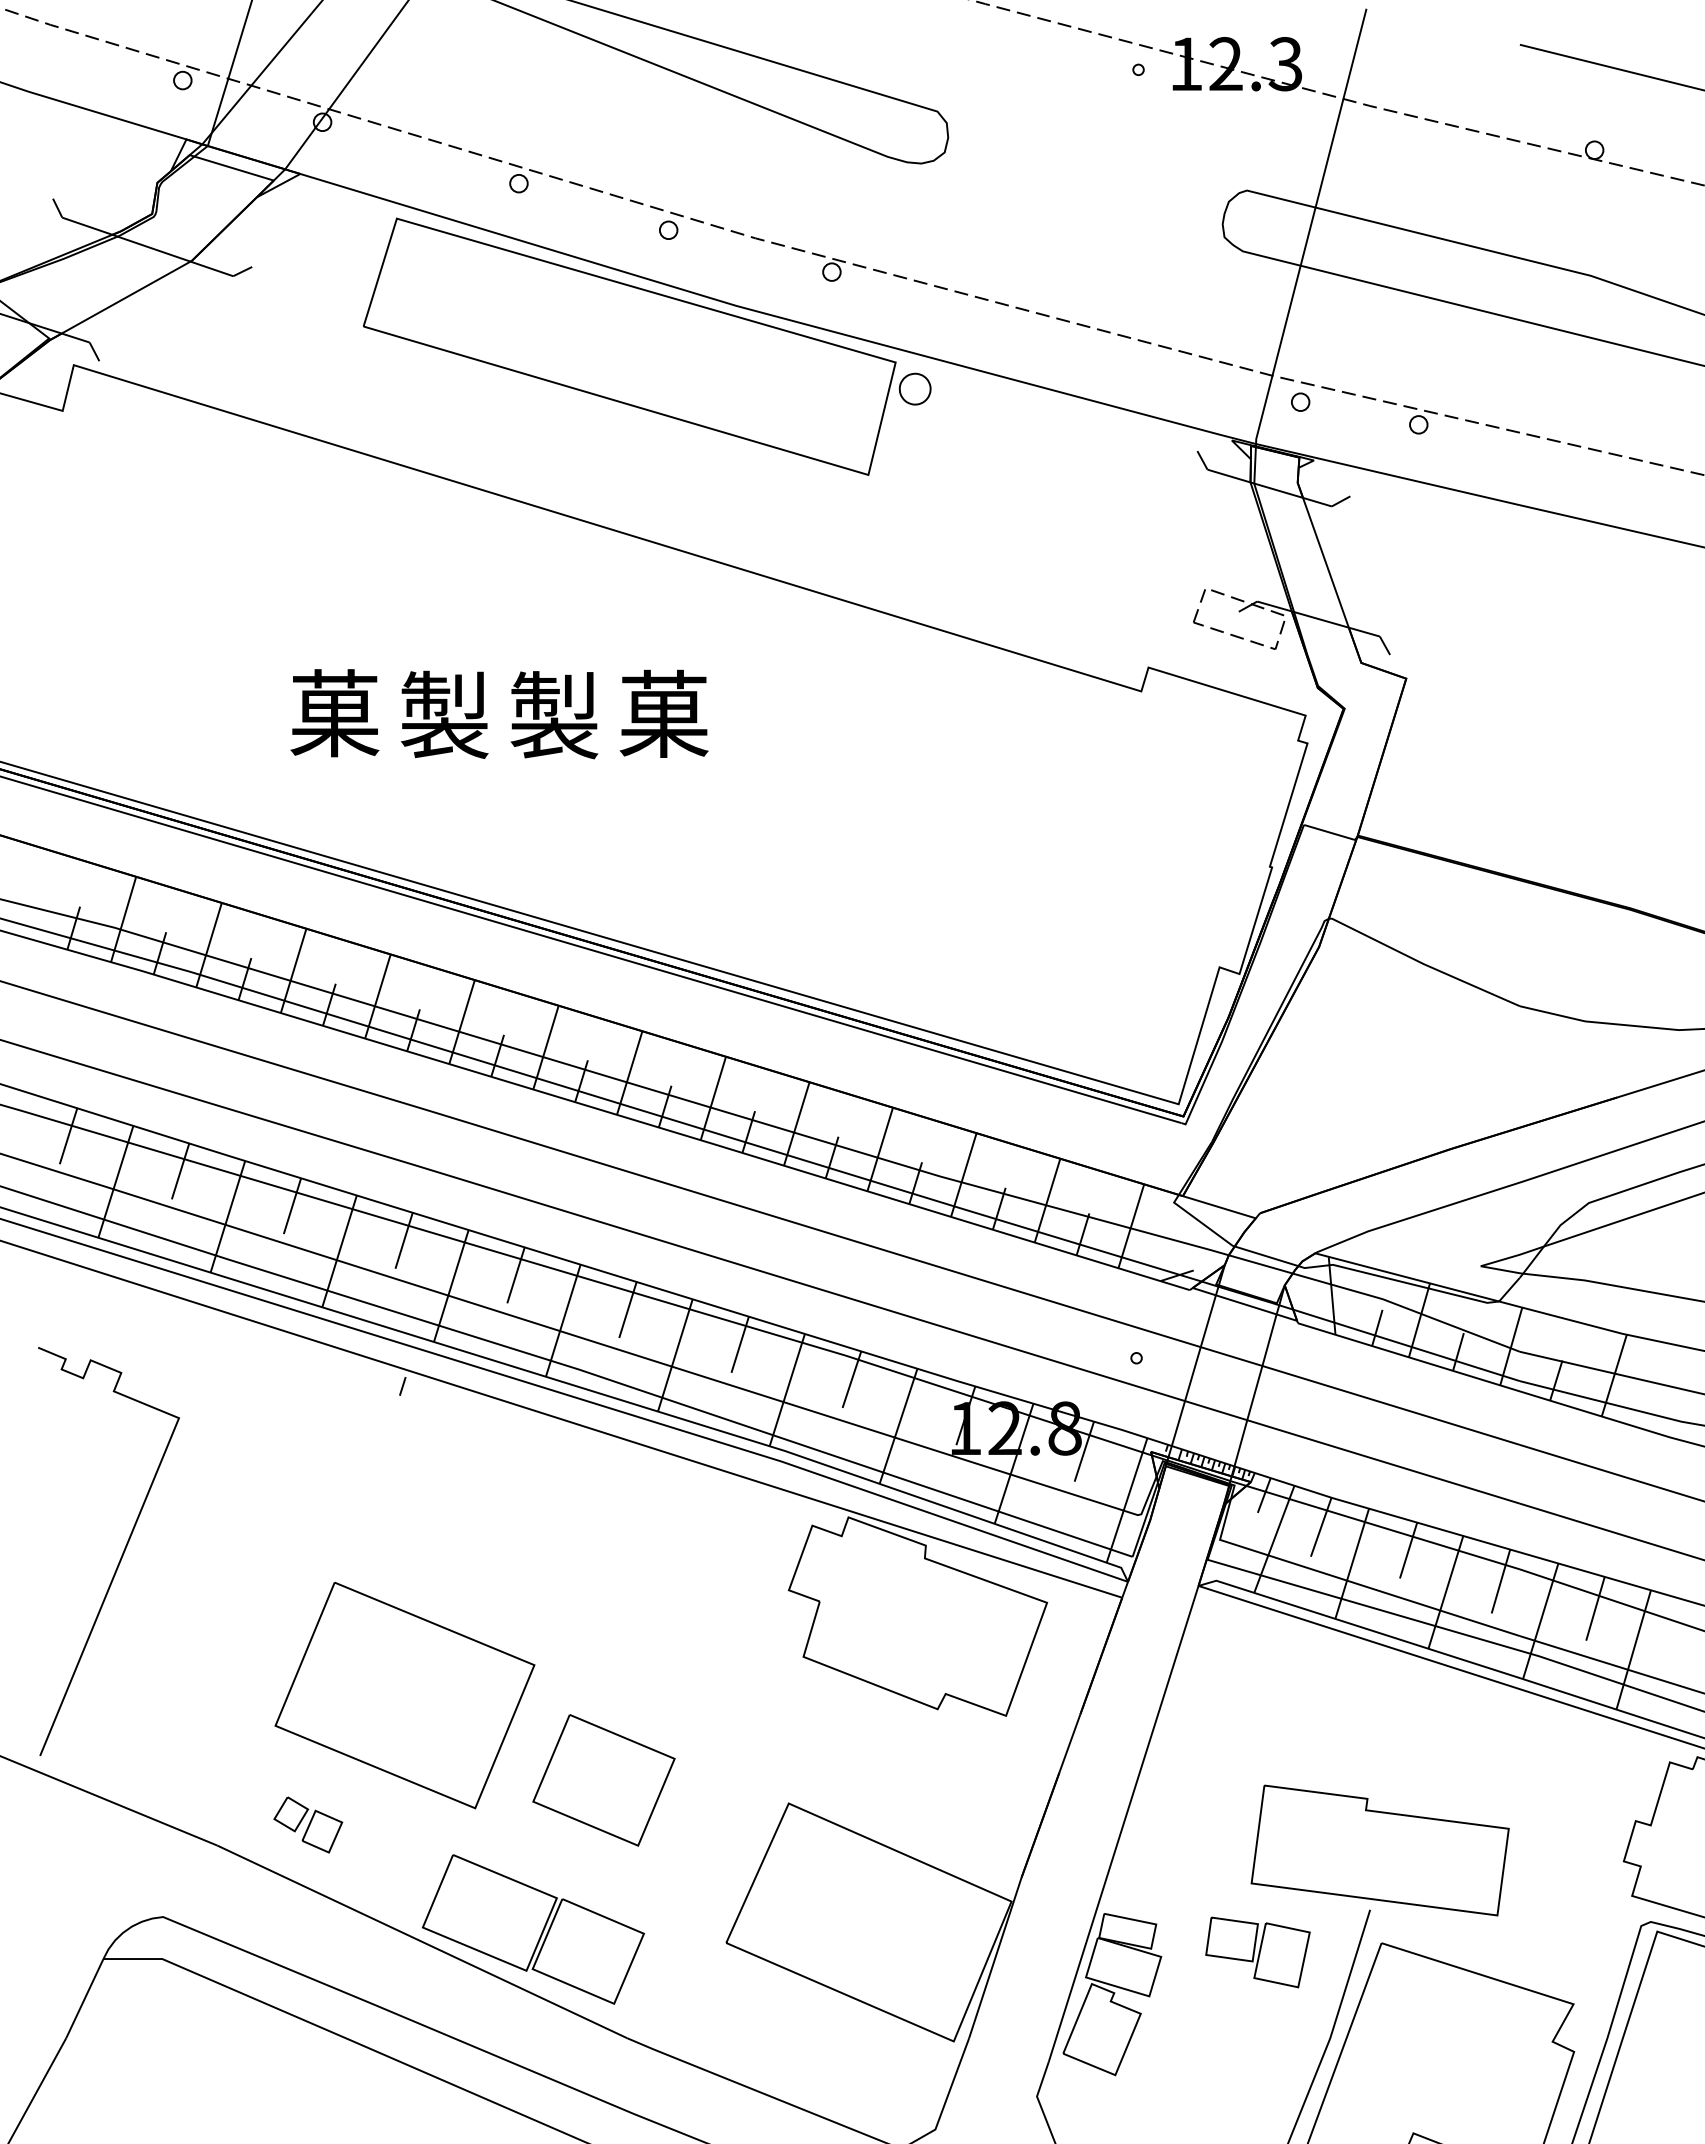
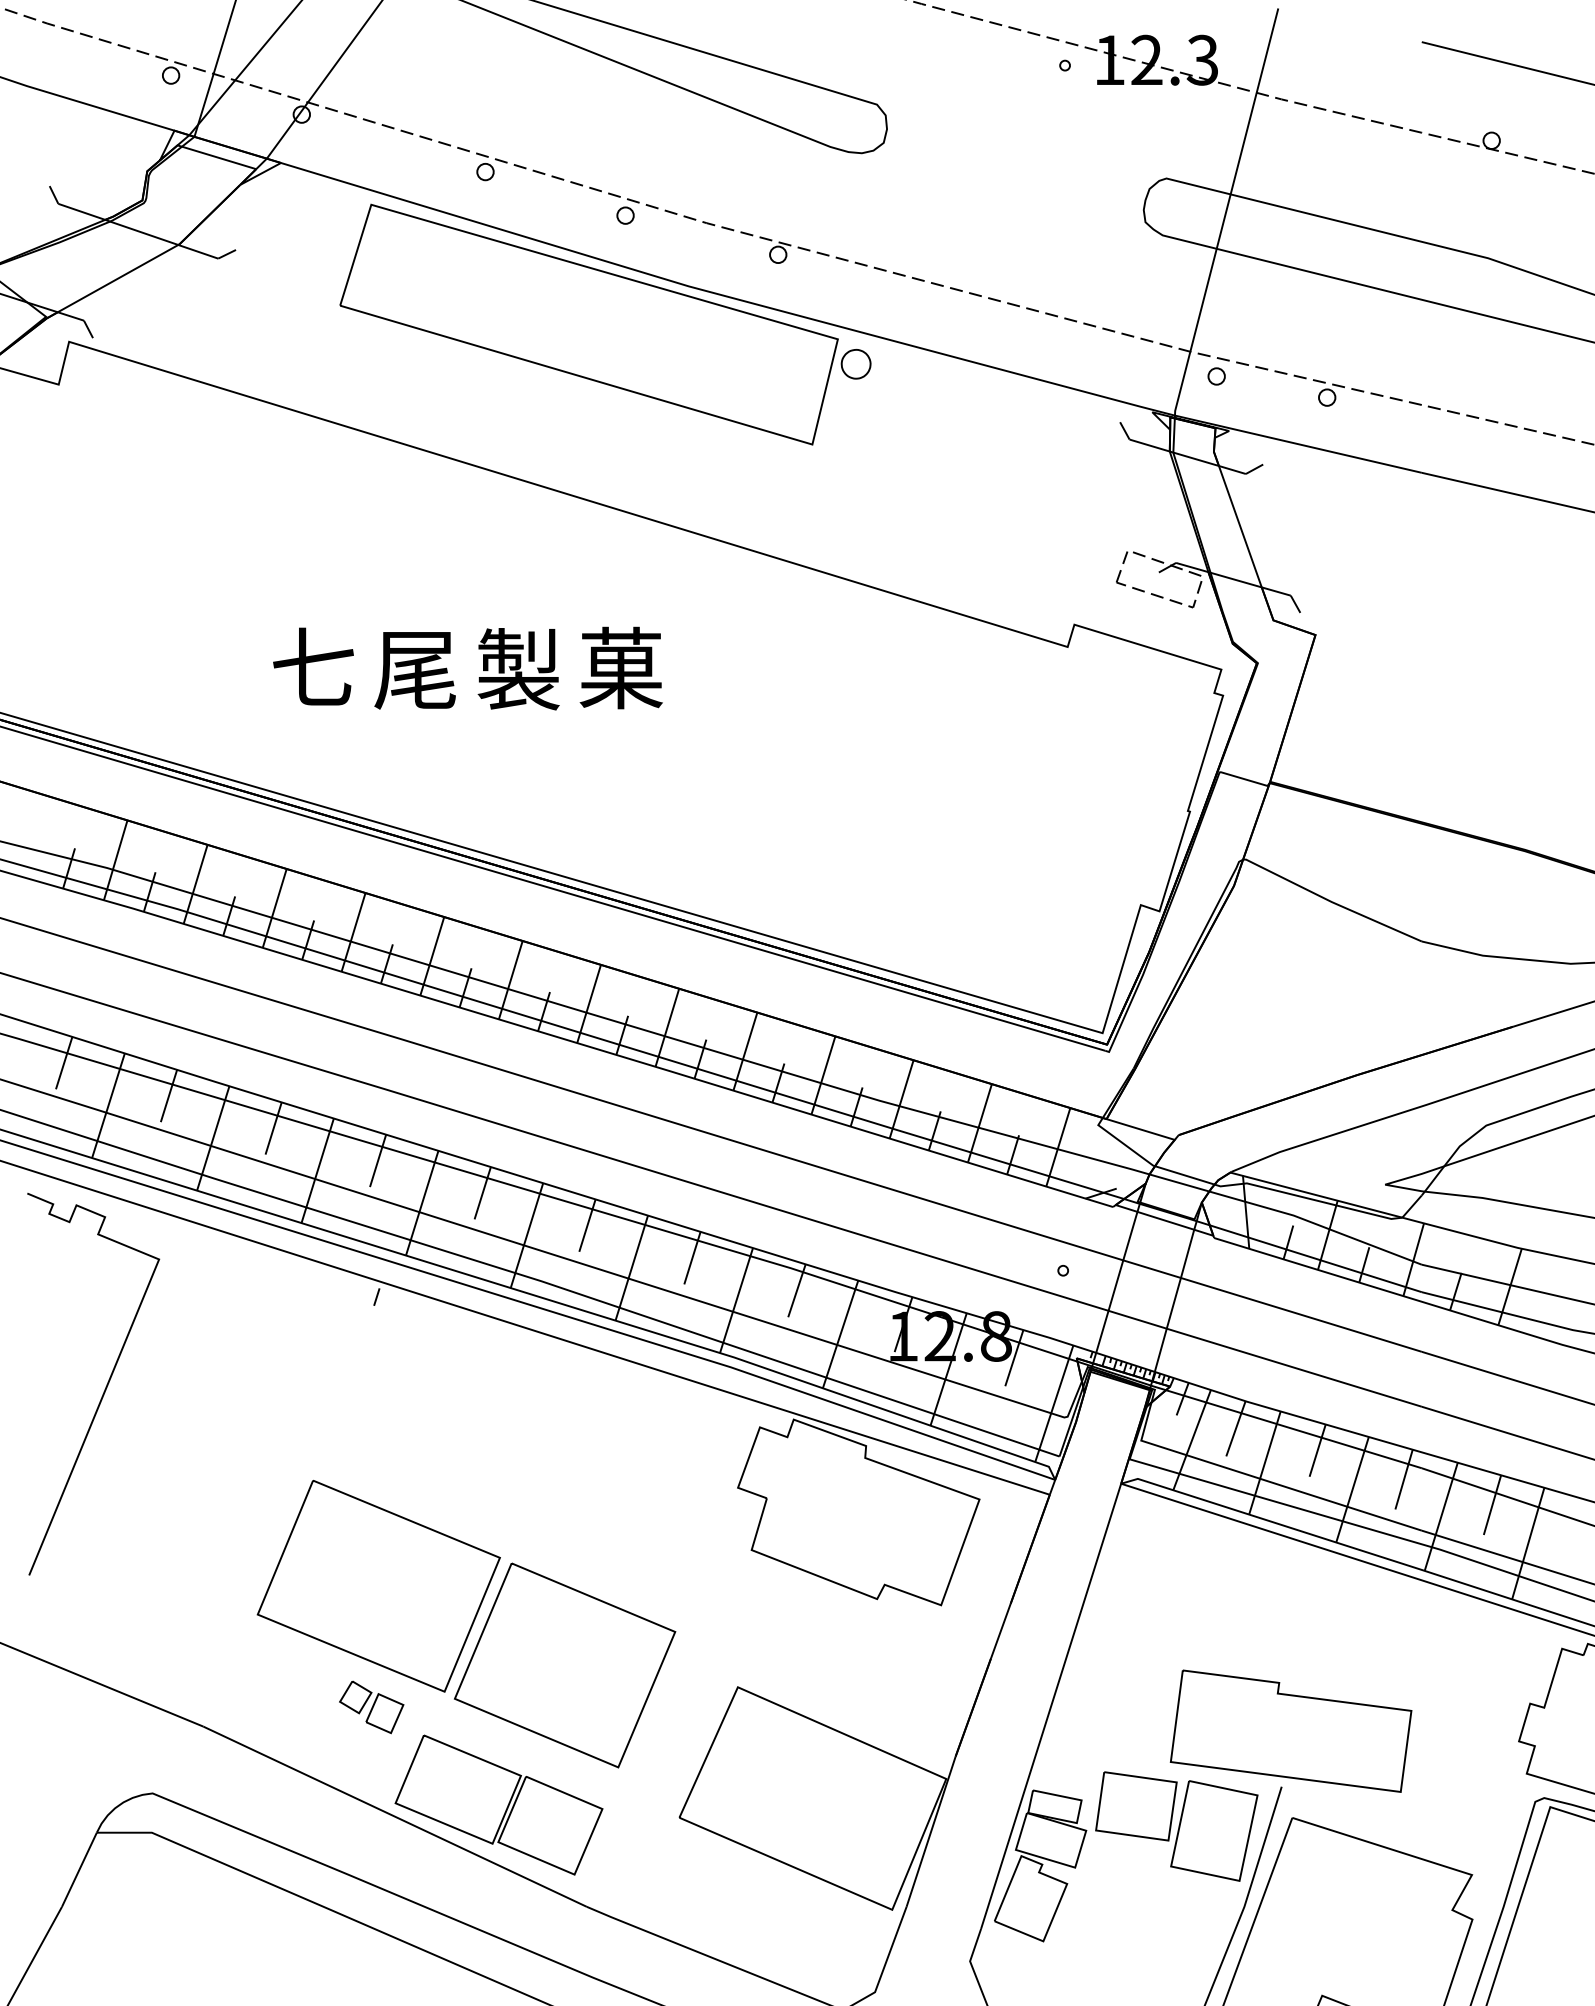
text: (334, 713) -> (312, 667), 菓 -> 七
text: (444, 714) -> (415, 668), 製 -> 尾
curve: (120, 1557) -> (104, 1389), moved
part: (603, 1780) -> (564, 1665), size x1.67
part: (308, 1824) -> (371, 1706), moved
part: (1257, 1952) -> (1176, 1826), size x1.67

